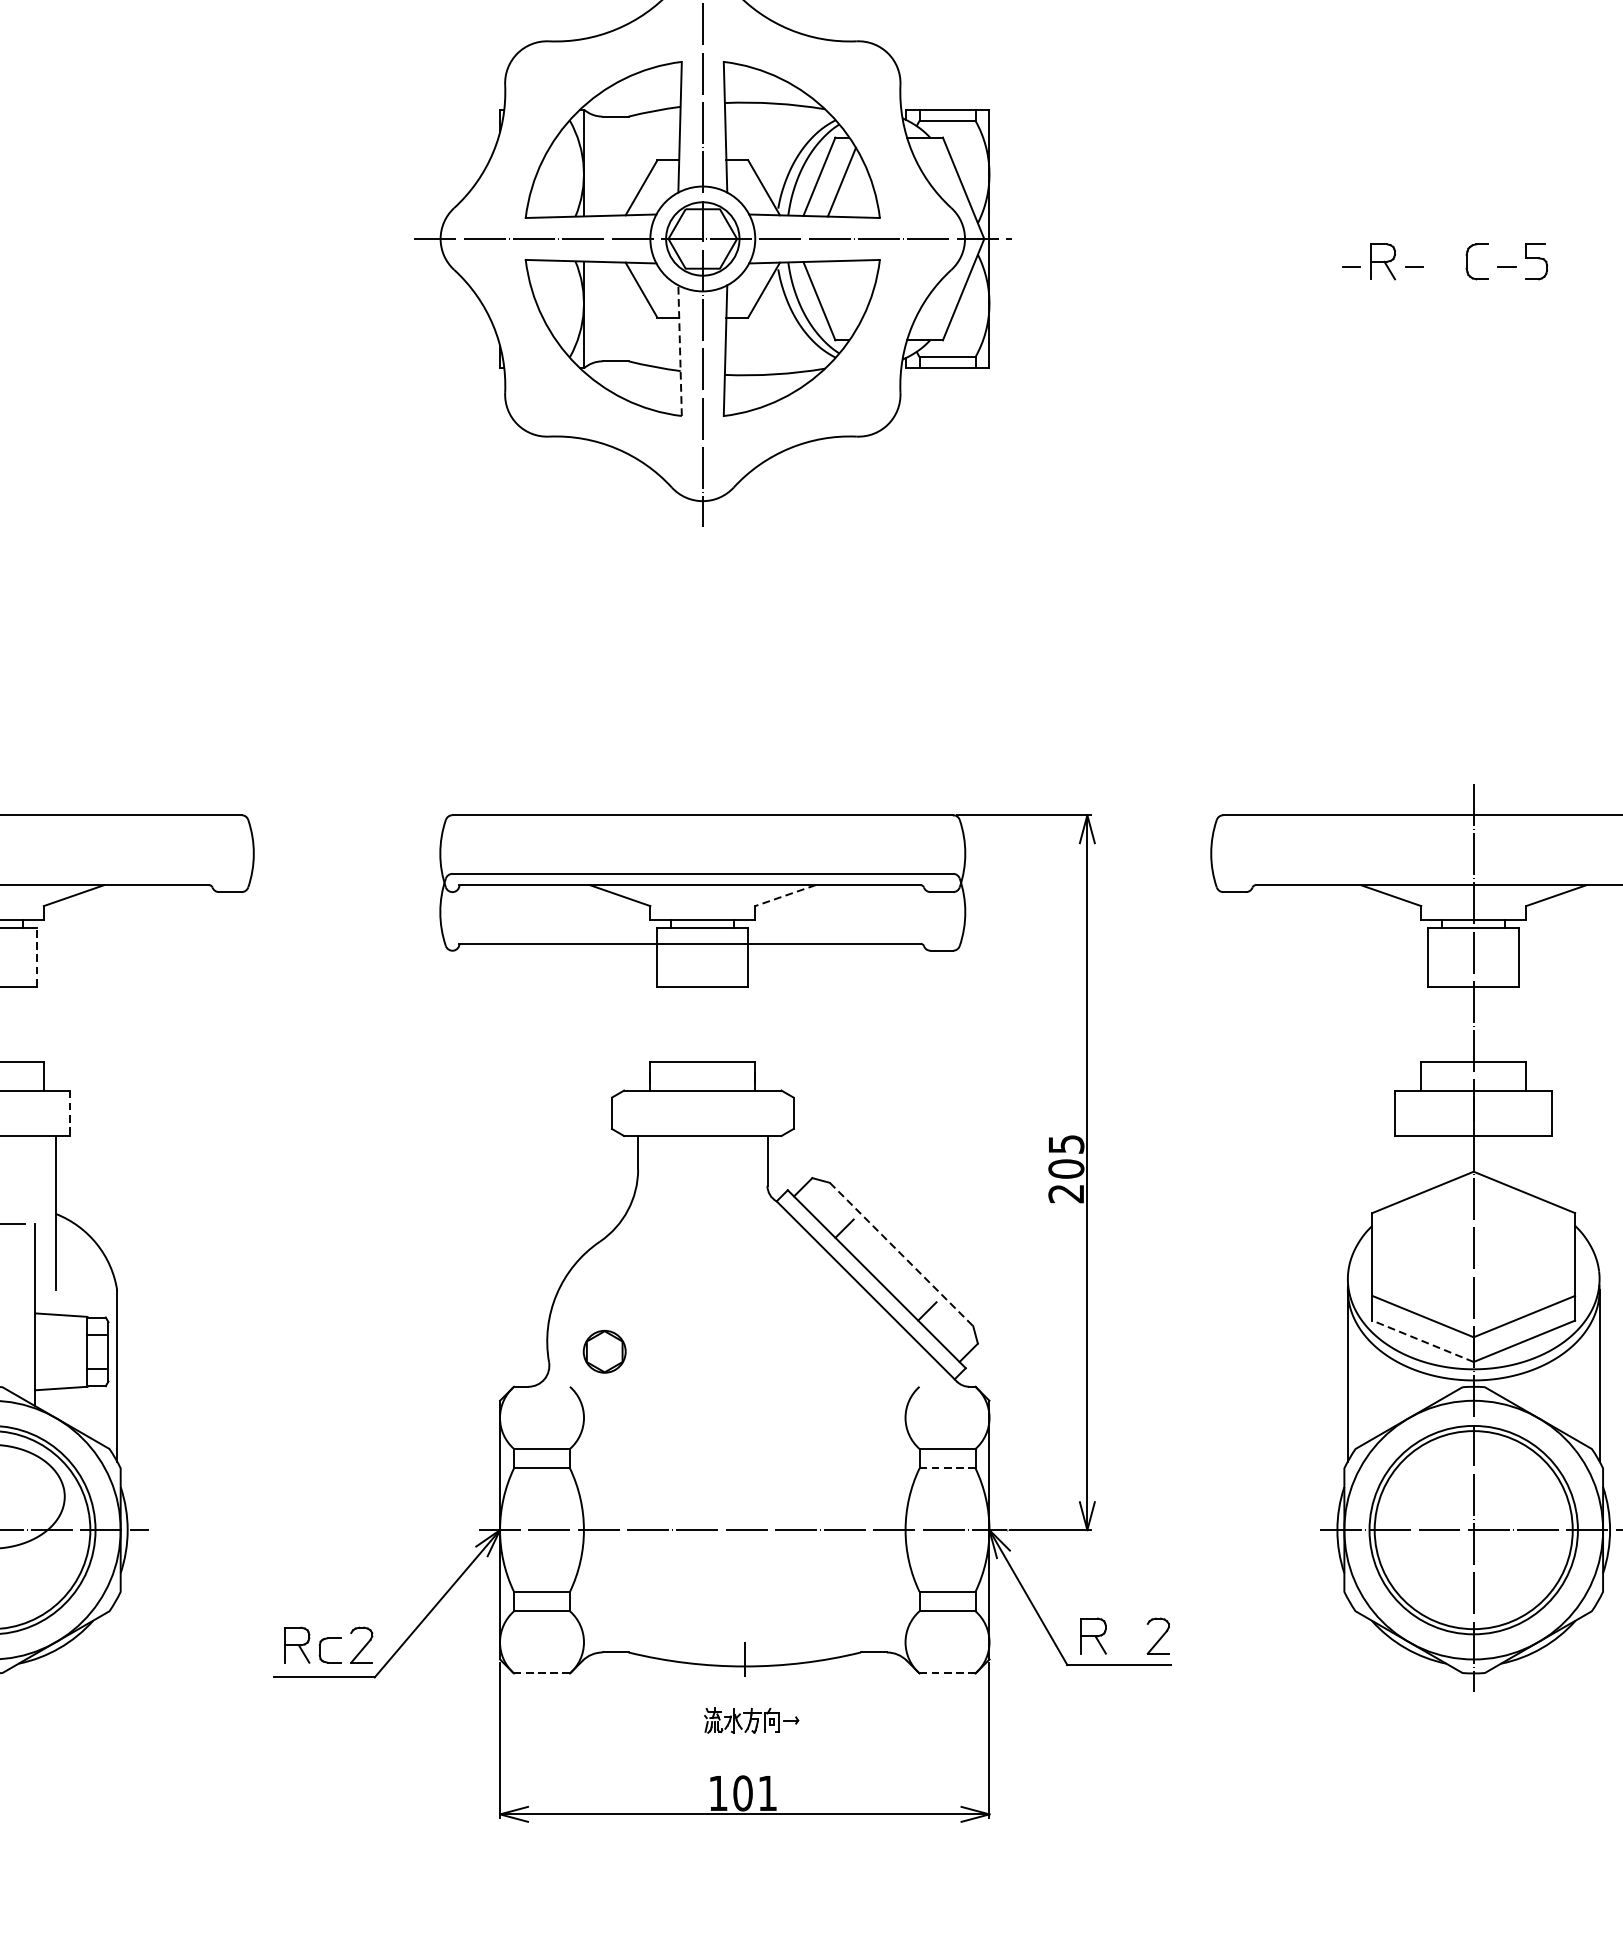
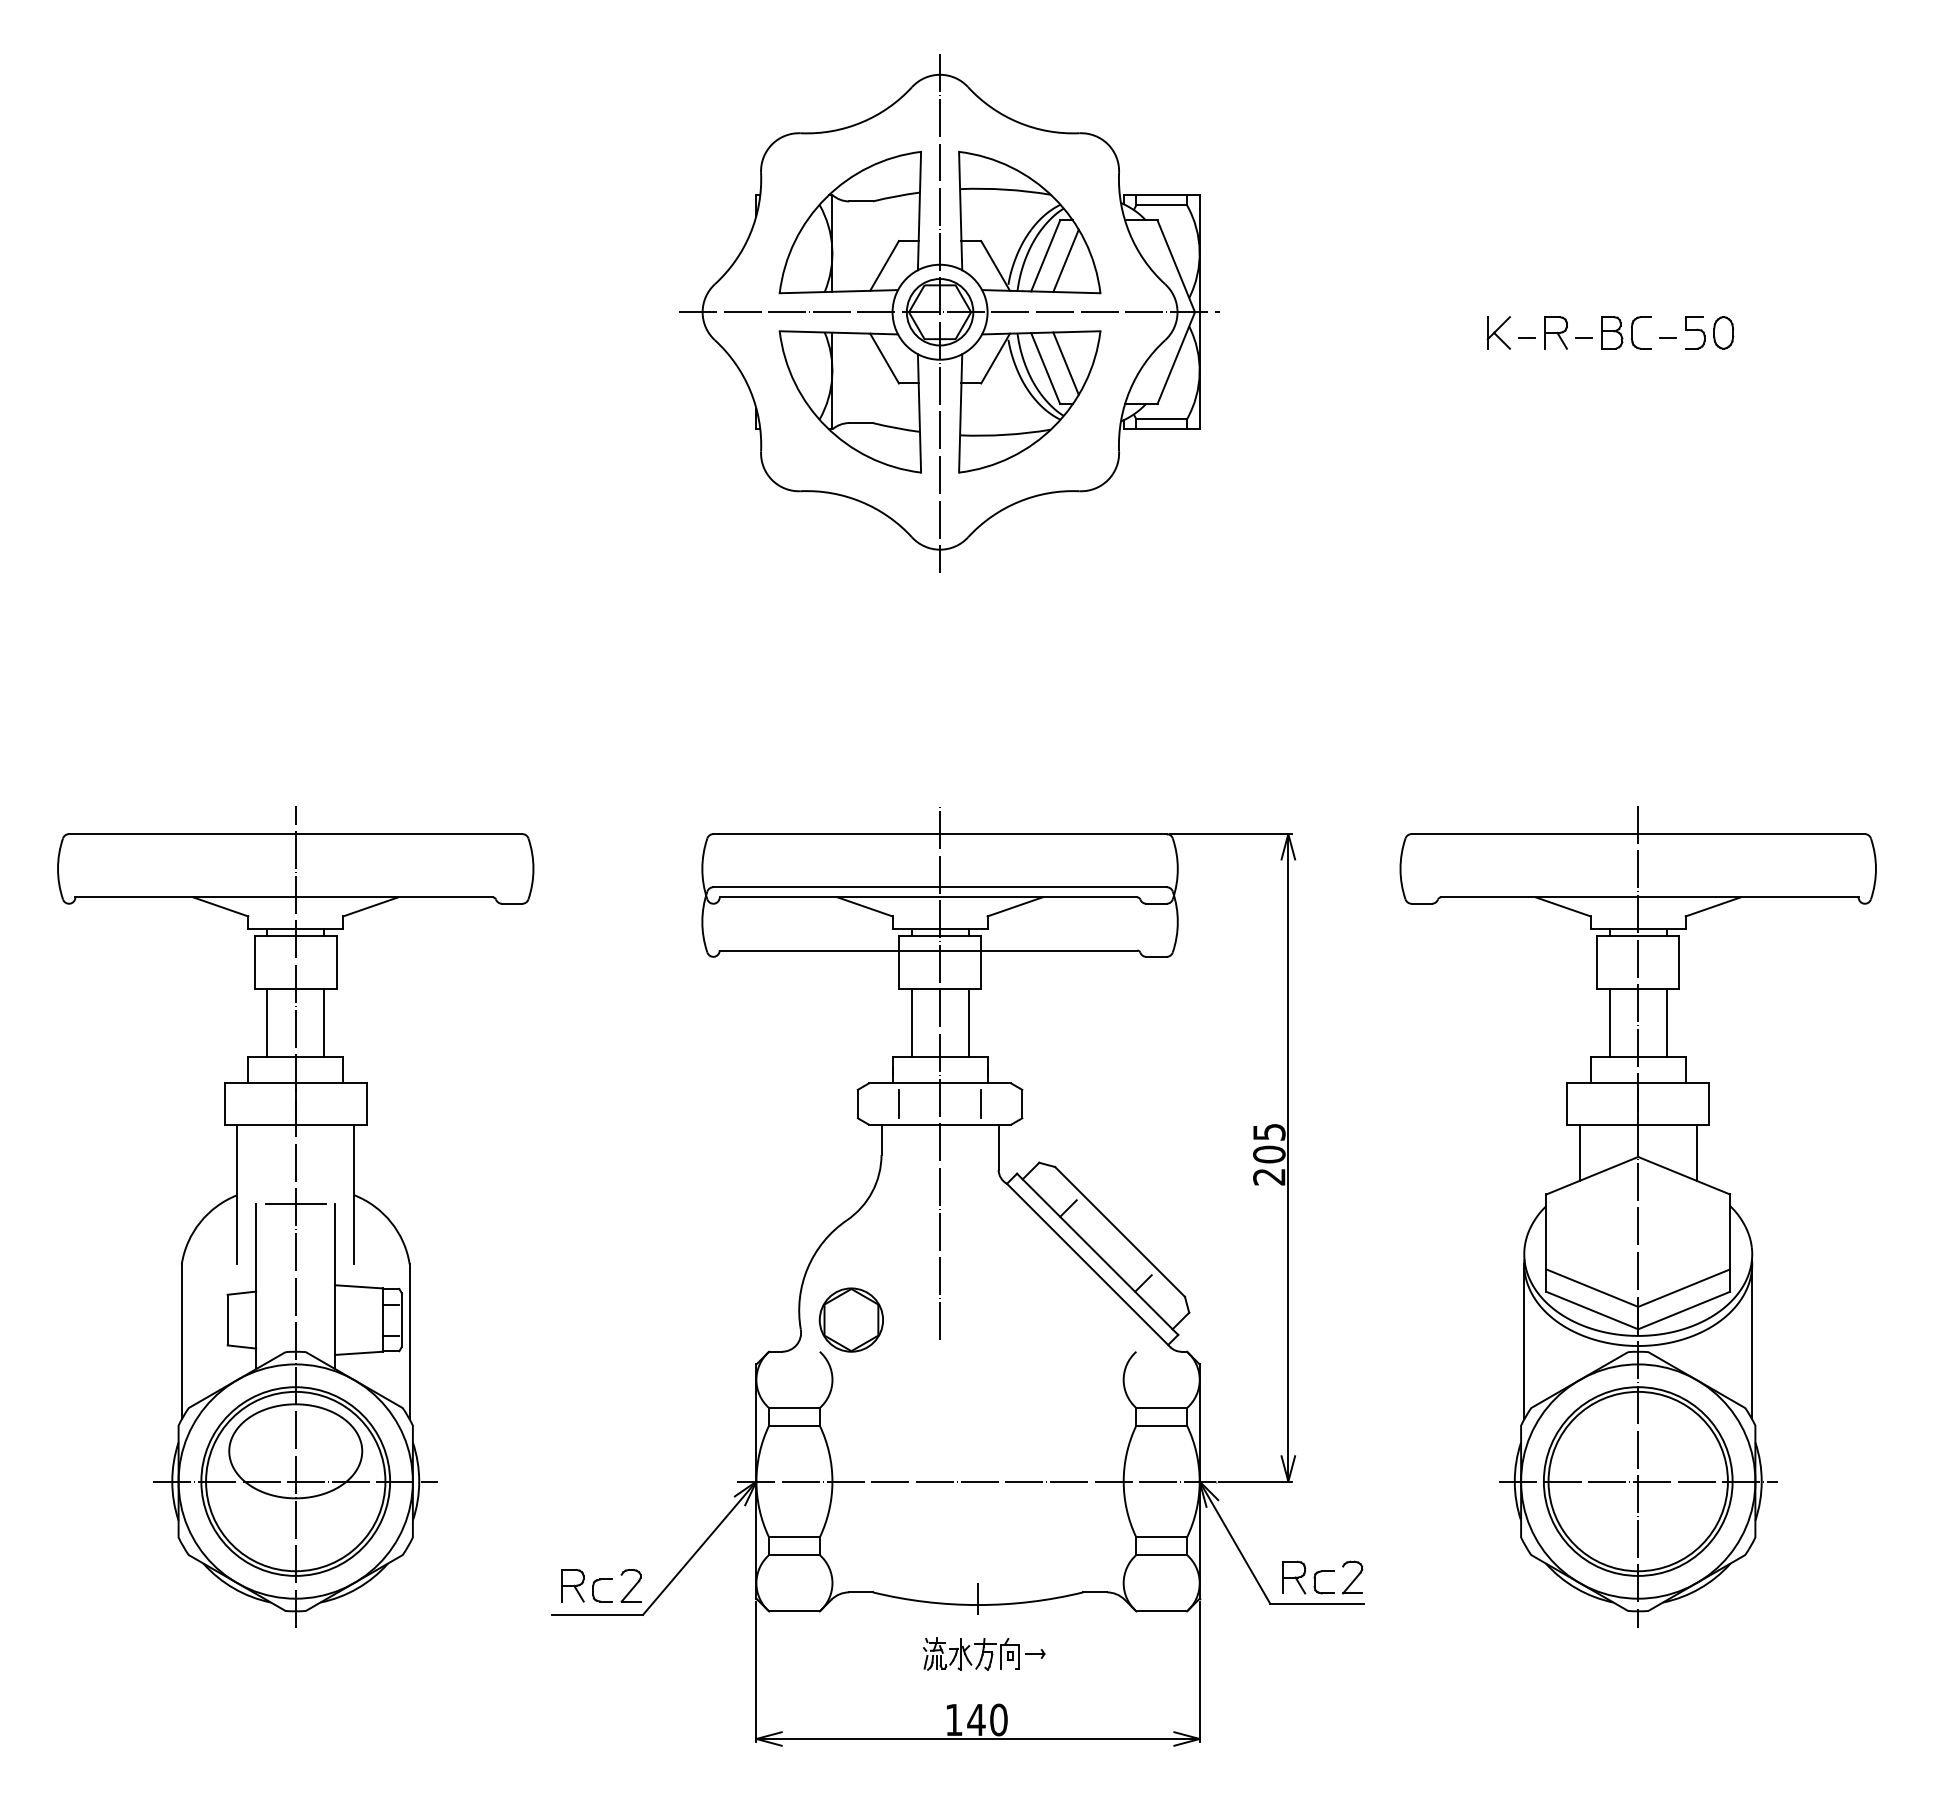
part: (1319, 261) -> (1498, 332), added
part: (1445, 261) -> (1612, 332), added
part: (1567, 261) -> (1723, 332), added
line: (841, 295) -> (1065, 363), added
line: (680, 349) -> (919, 412), dashed -> solid
line: (784, 895) -> (1014, 906), dashed -> solid
line: (36, 956) -> (336, 962), dashed -> solid
line: (23, 1024) -> (324, 1023), added
line: (671, 1024) -> (911, 1023), added
line: (734, 1024) -> (968, 1023), added
line: (1441, 1024) -> (1609, 1023), added
line: (1504, 1024) -> (1666, 1023), added
line: (703, 1078) -> (940, 1072), added
line: (656, 1112) -> (898, 1103), added
line: (748, 1112) -> (981, 1103), added
line: (69, 1113) -> (366, 1104), dashed -> solid
line: (1408, 1166) -> (1579, 1152), added
line: (1538, 1166) -> (1696, 1152), added
line: (902, 1254) -> (1120, 1231), dashed -> solid
line: (1423, 1341) -> (1592, 1310), dashed -> solid
part: (603, 1351) -> (850, 1319), size x1.67
line: (948, 1468) -> (1162, 1425), dashed -> solid
part: (1117, 1641) -> (1315, 1582), added
line: (540, 1673) -> (793, 1611), dashed -> solid
line: (948, 1673) -> (1162, 1611), dashed -> solid
part: (751, 1719) -> (984, 1653), size x1.43
text: (755, 1792) -> (987, 1719), 101 -> 140

